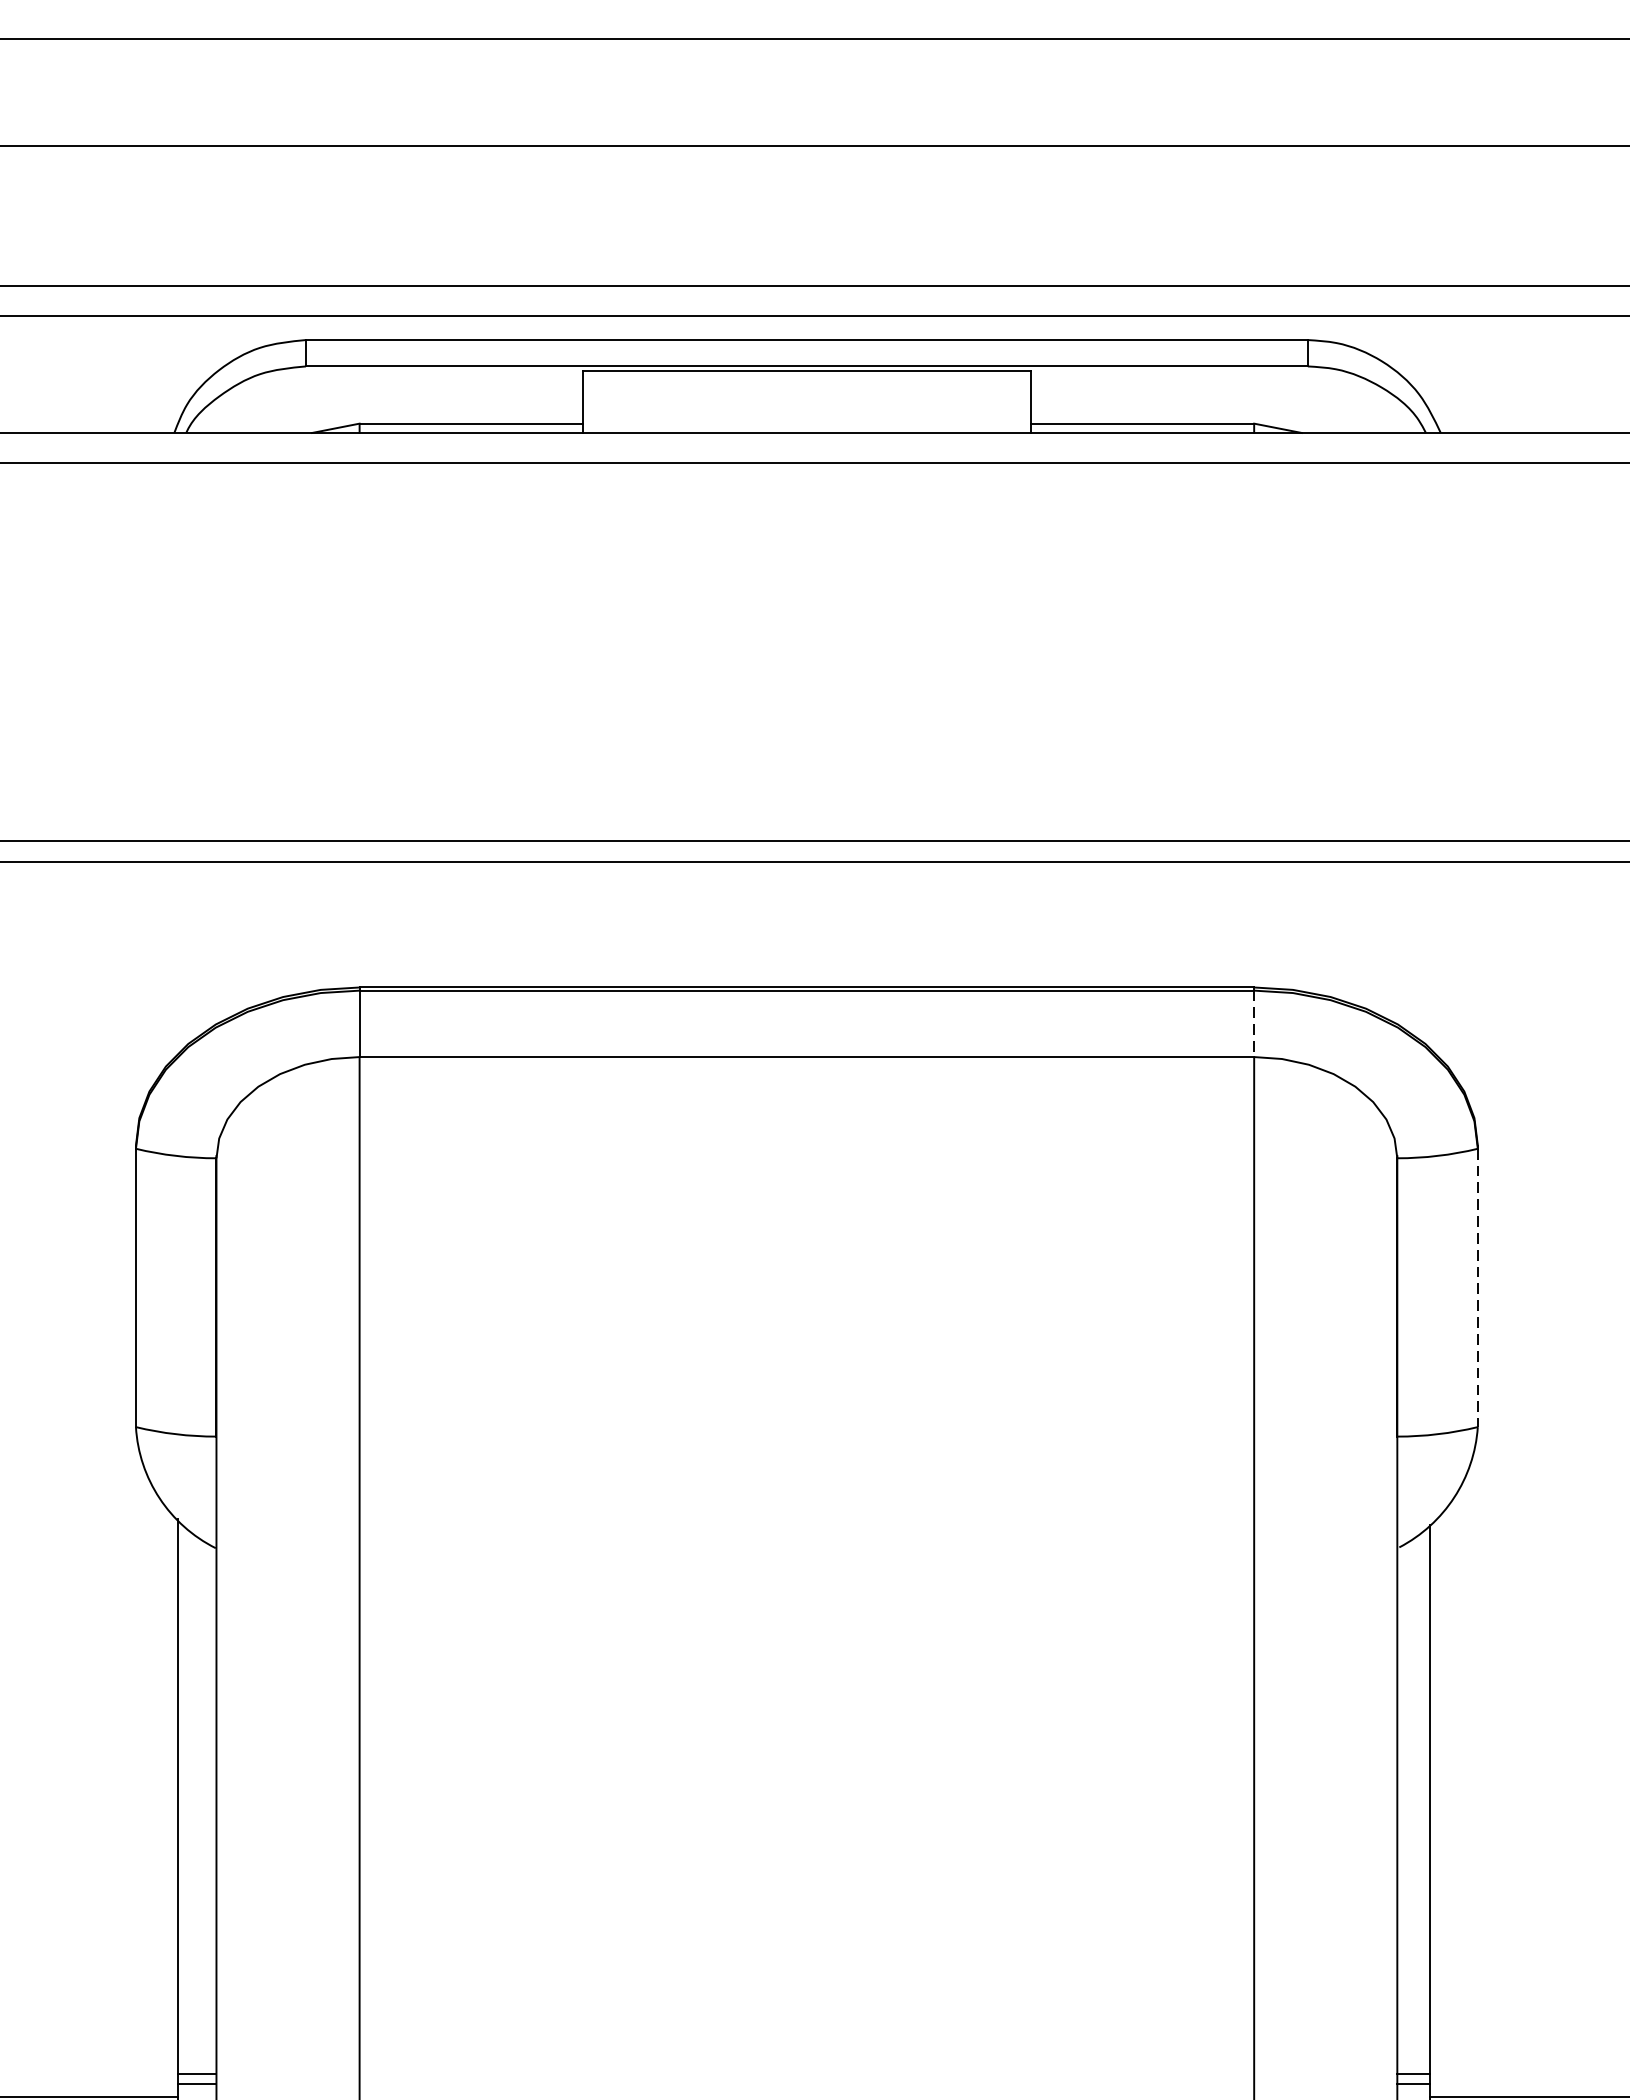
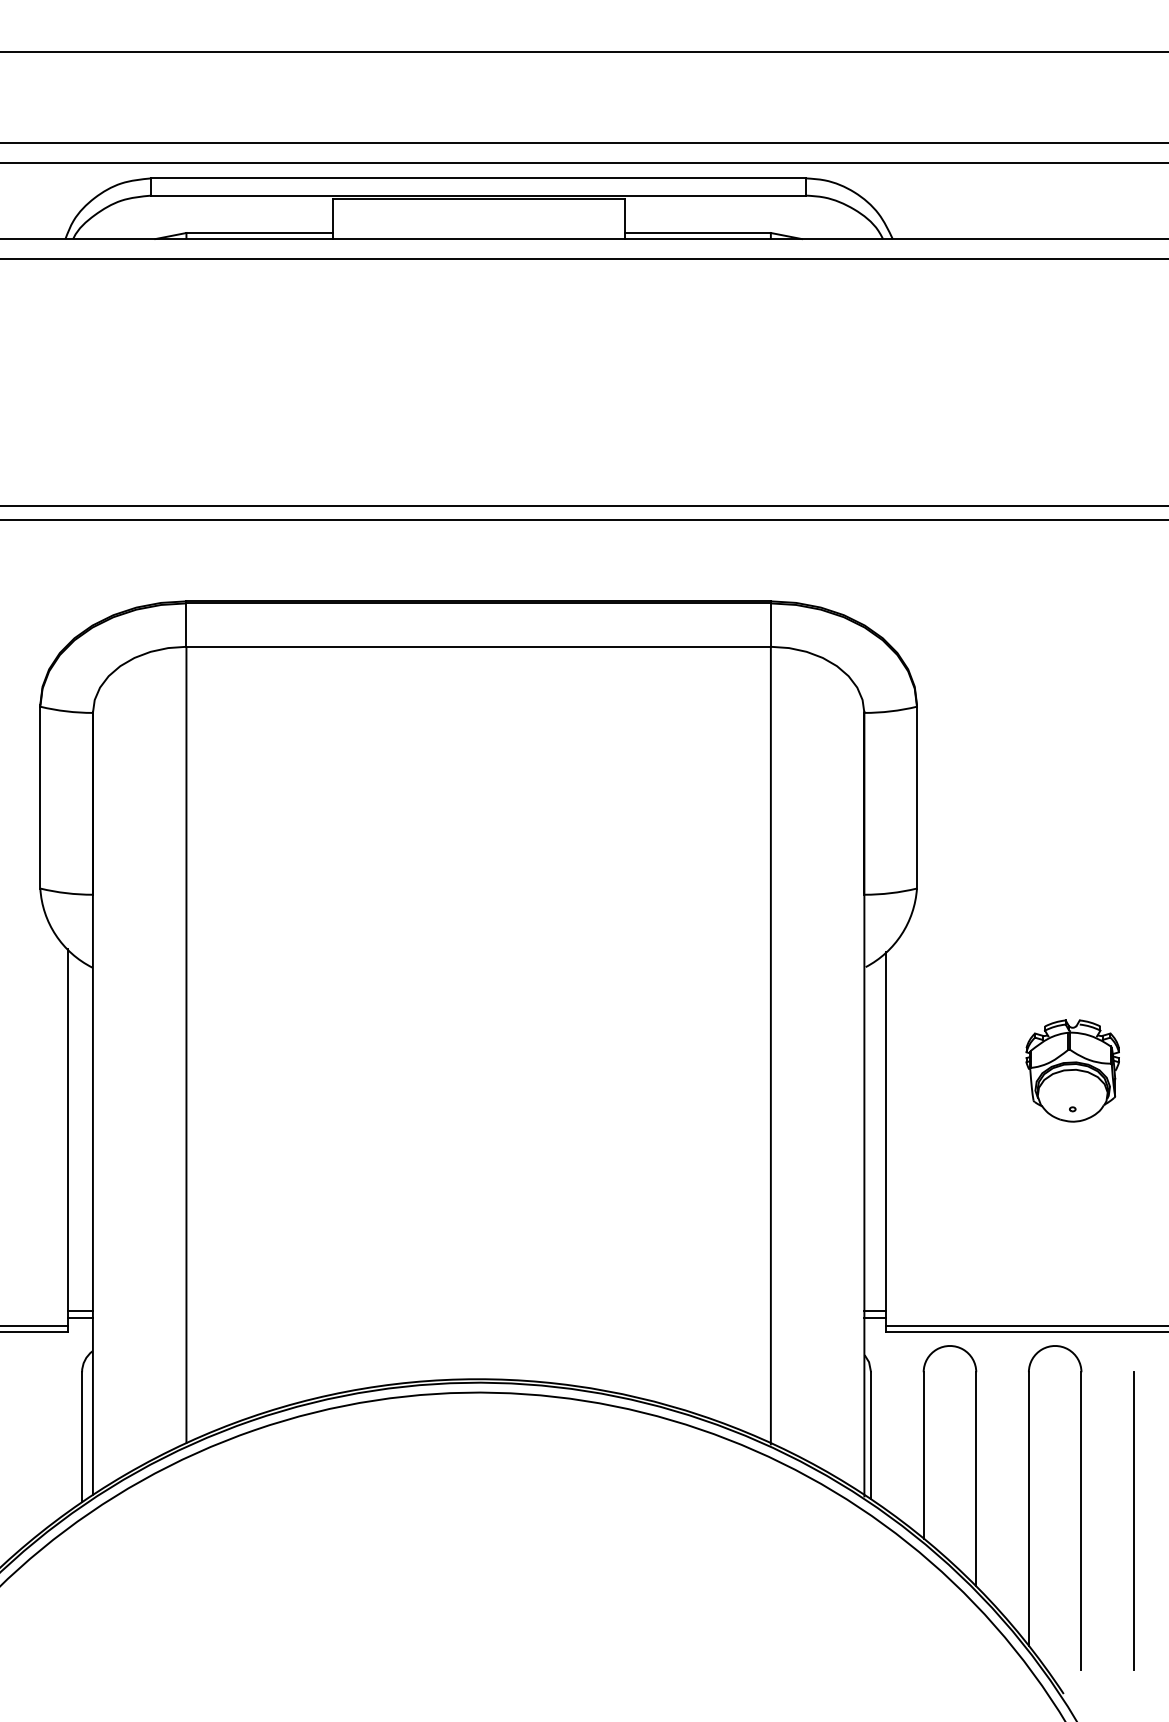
line: (1253, 1024) -> (770, 625), dashed -> solid
line: (1477, 1287) -> (916, 797), dashed -> solid

